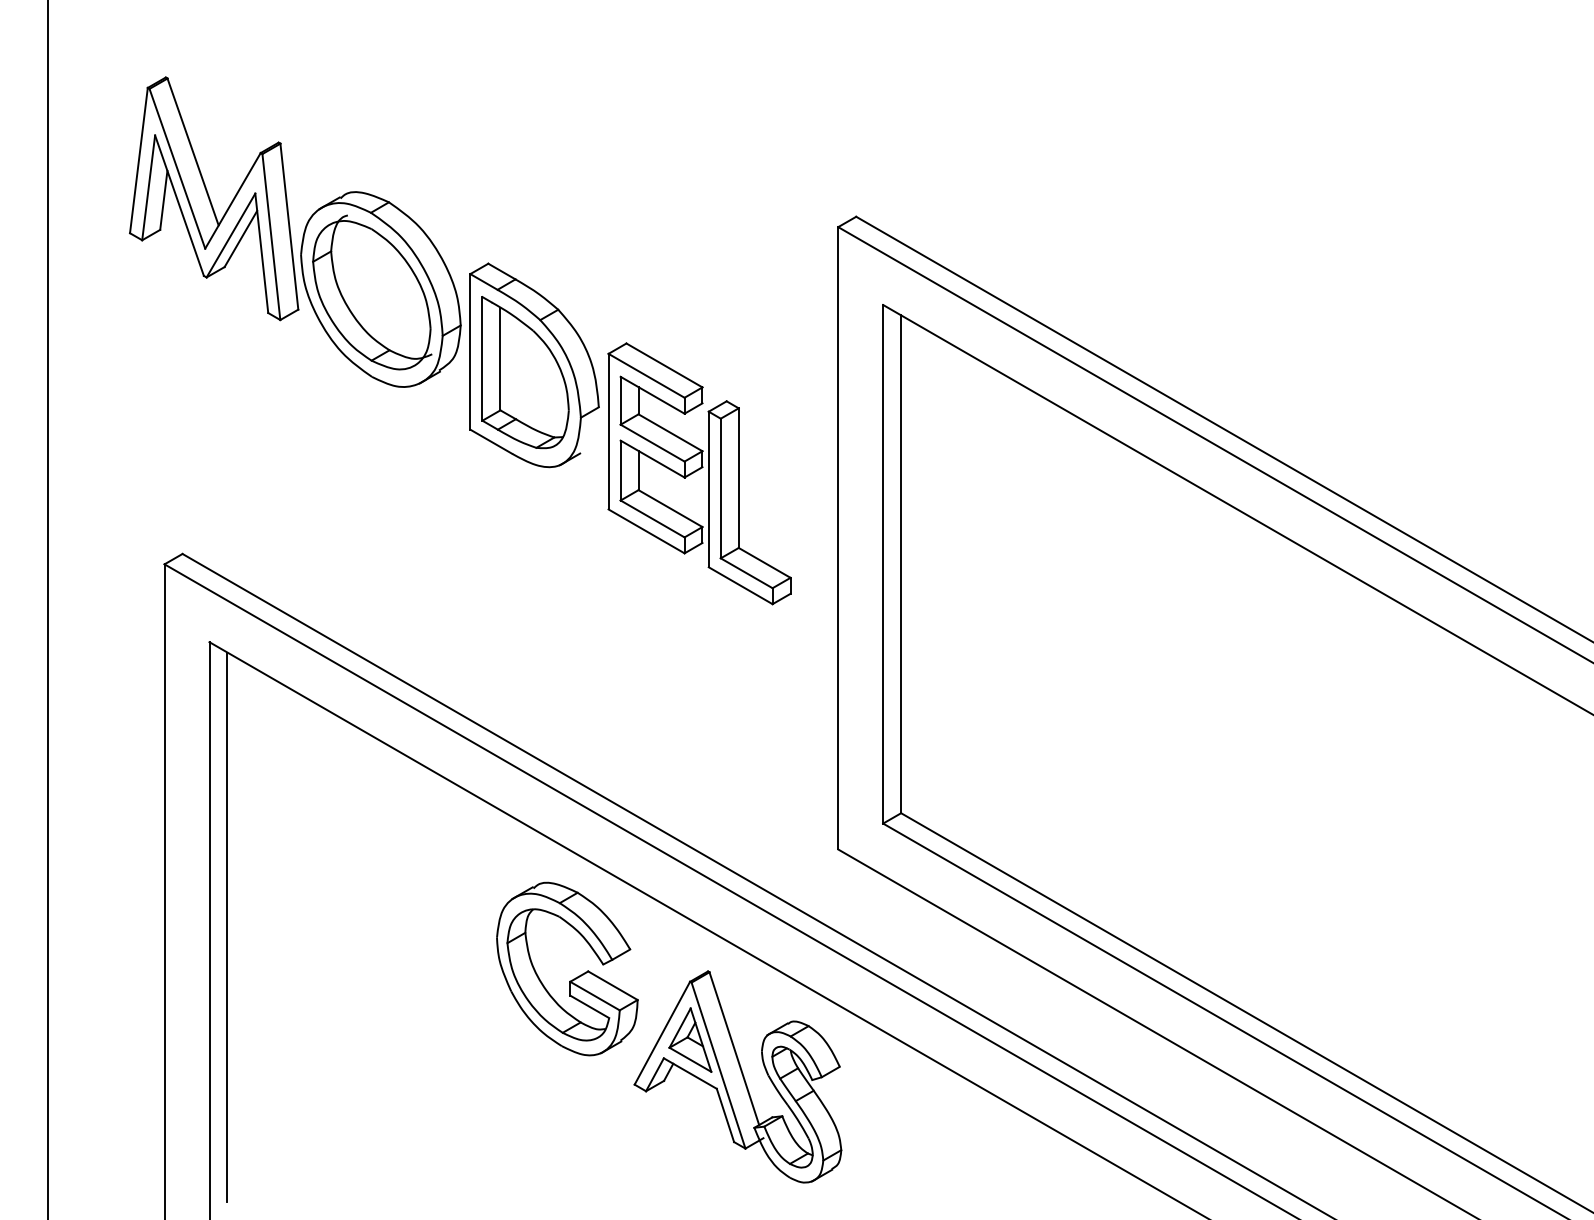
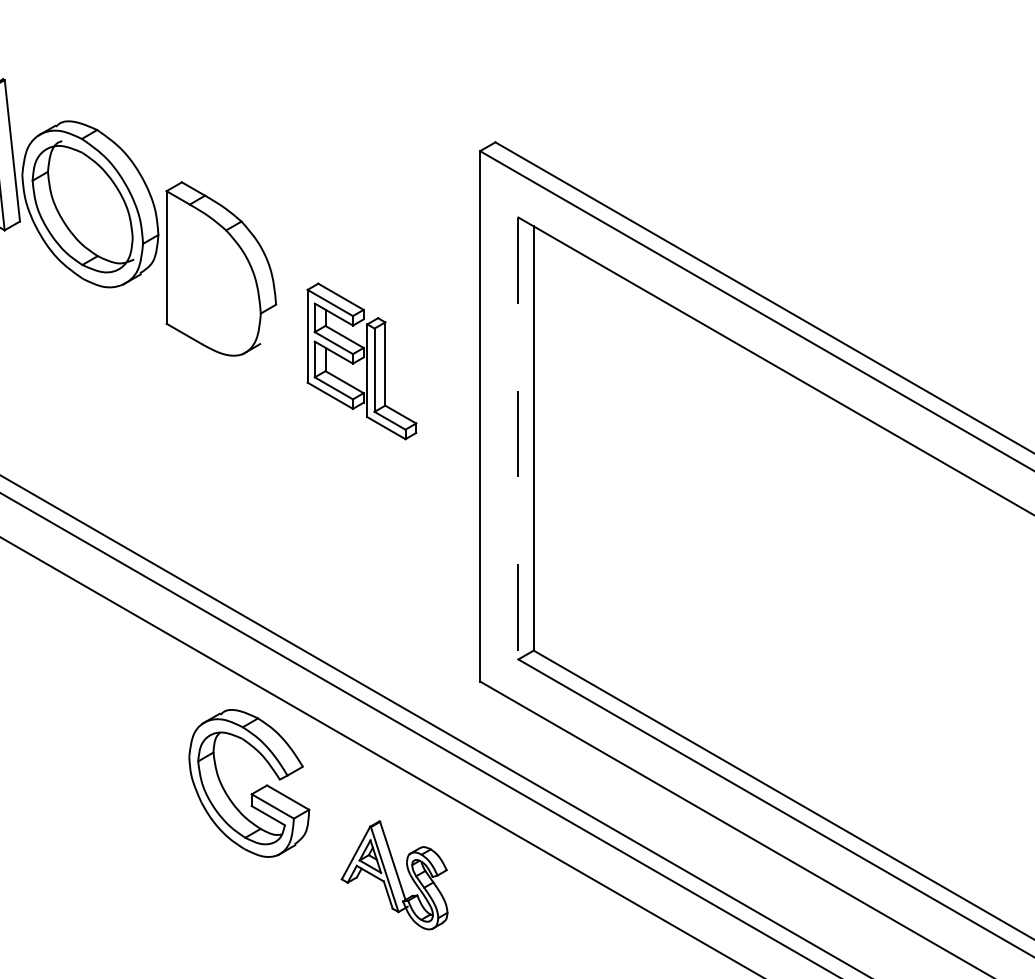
part: (525, 372) -> (213, 275), removed
part: (699, 473) -> (361, 361), size x0.7
line: (883, 564) -> (518, 438), solid -> dashed
part: (737, 1076) -> (394, 875), size x0.6

